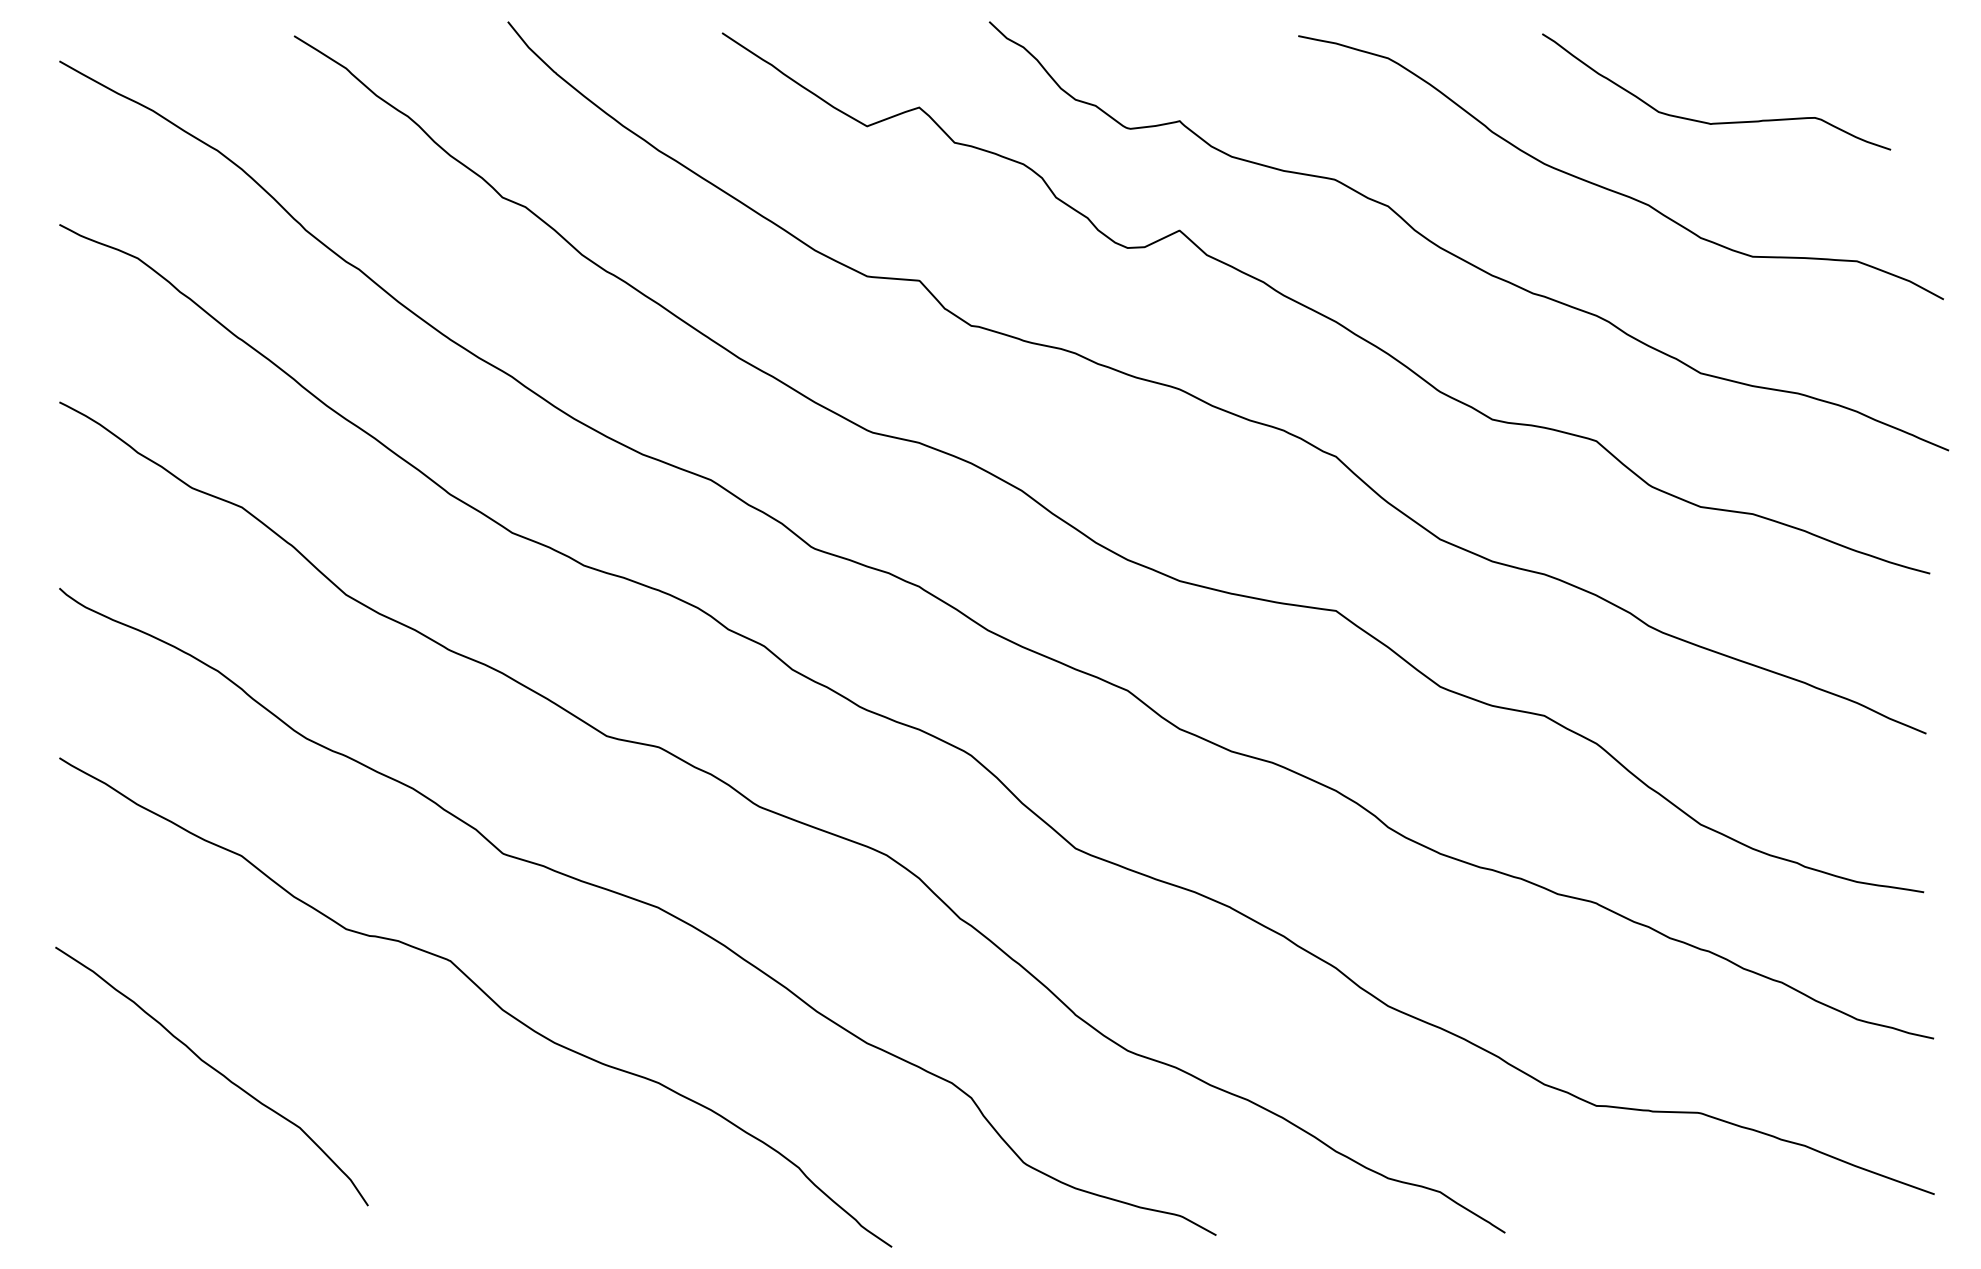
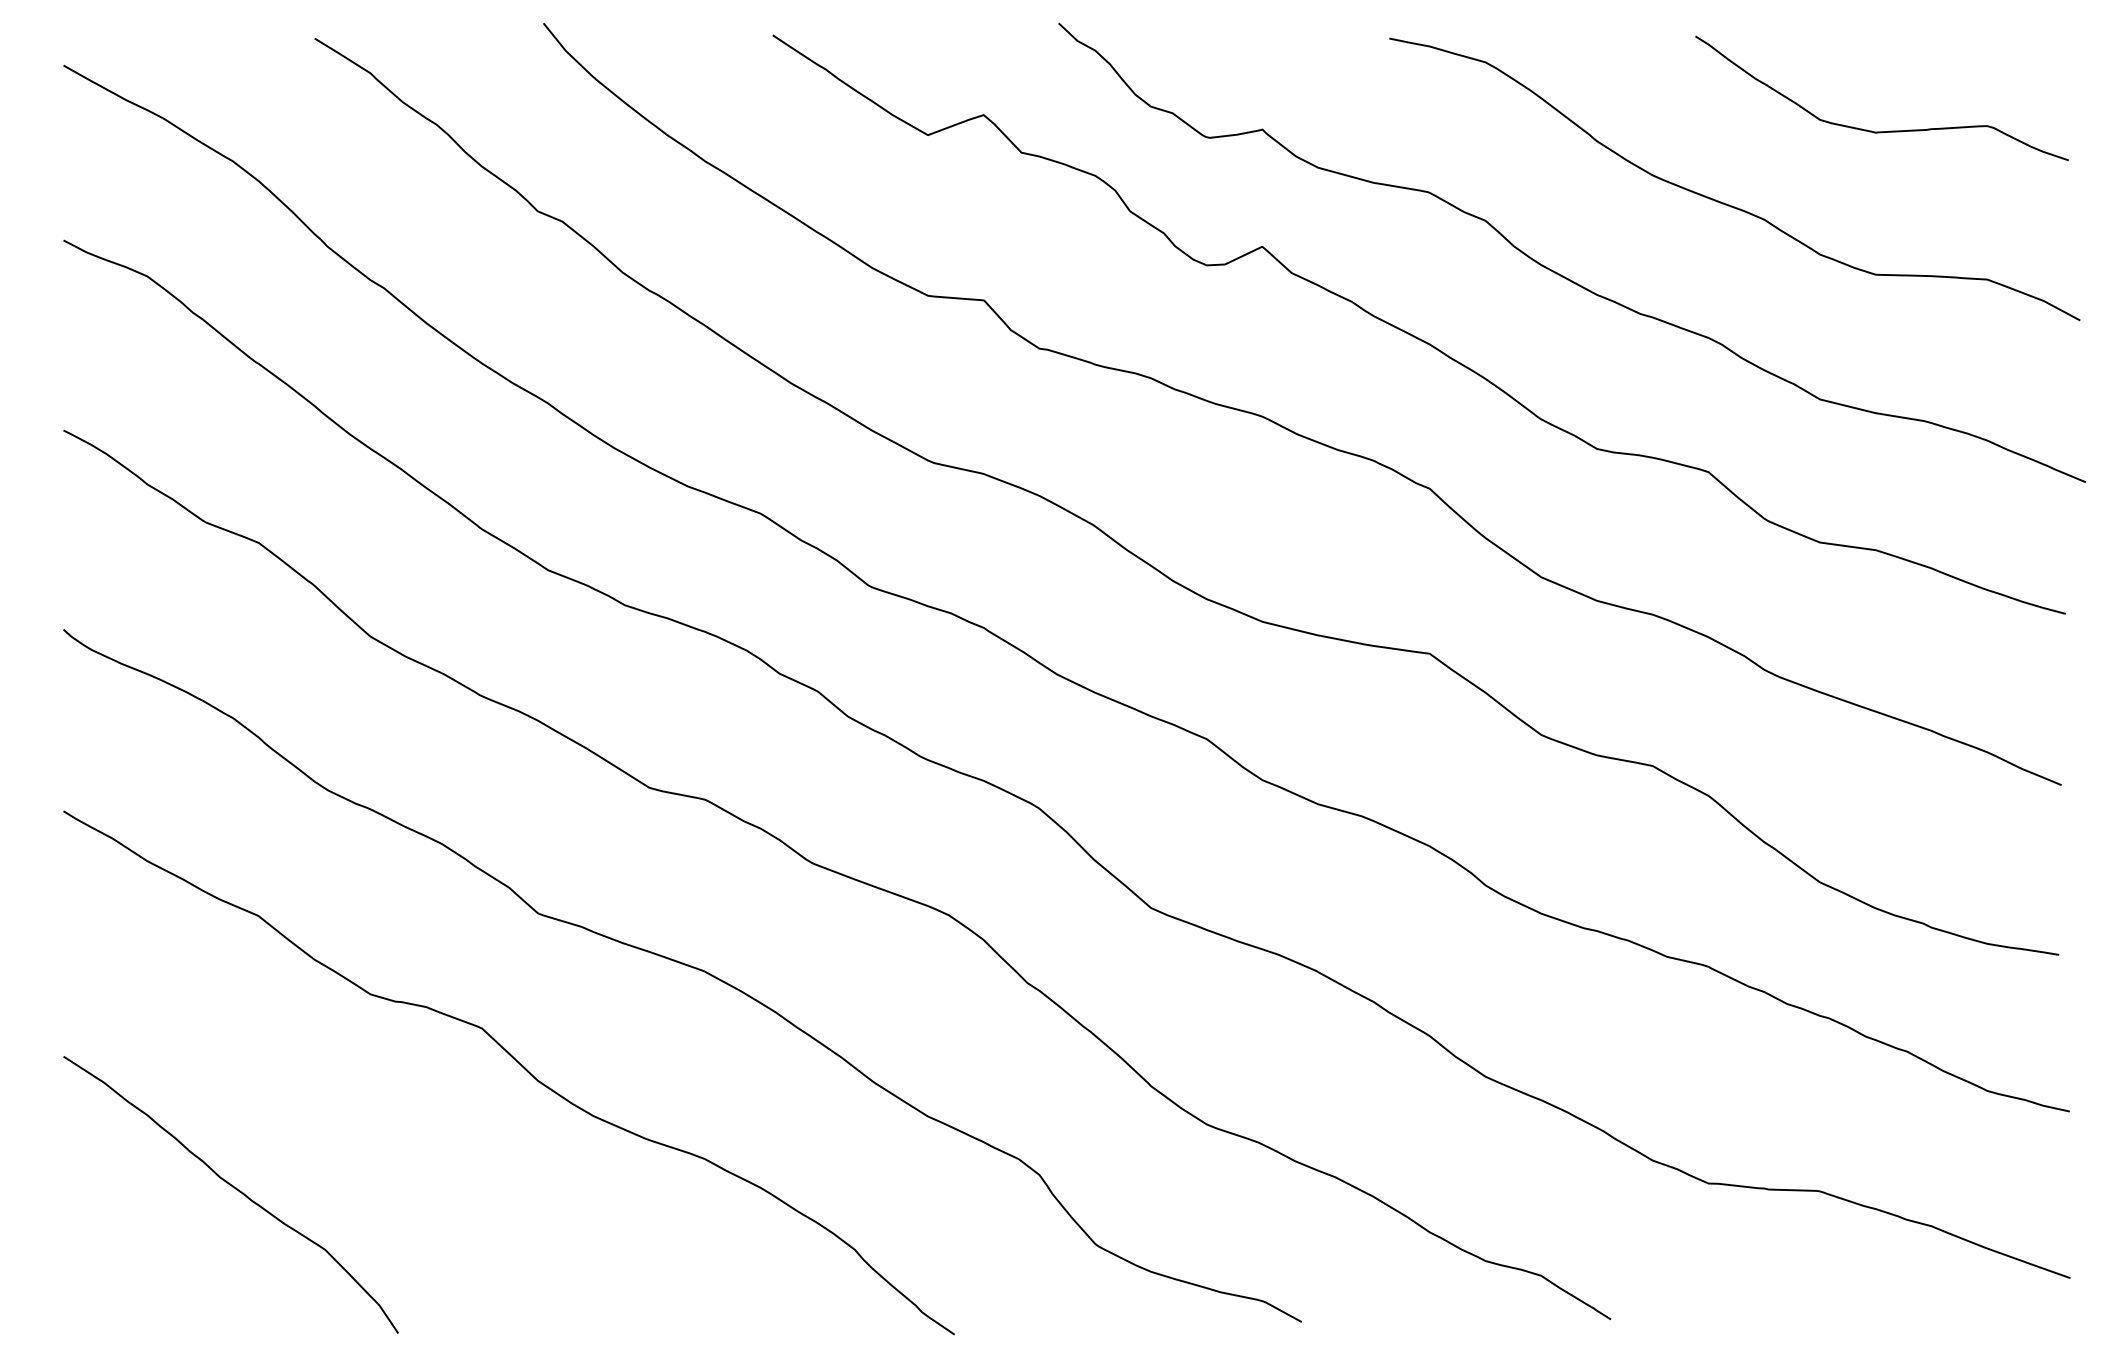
curve: (1716, 122) -> (1881, 131), moved
curve: (215, 1071) -> (234, 1189), moved

